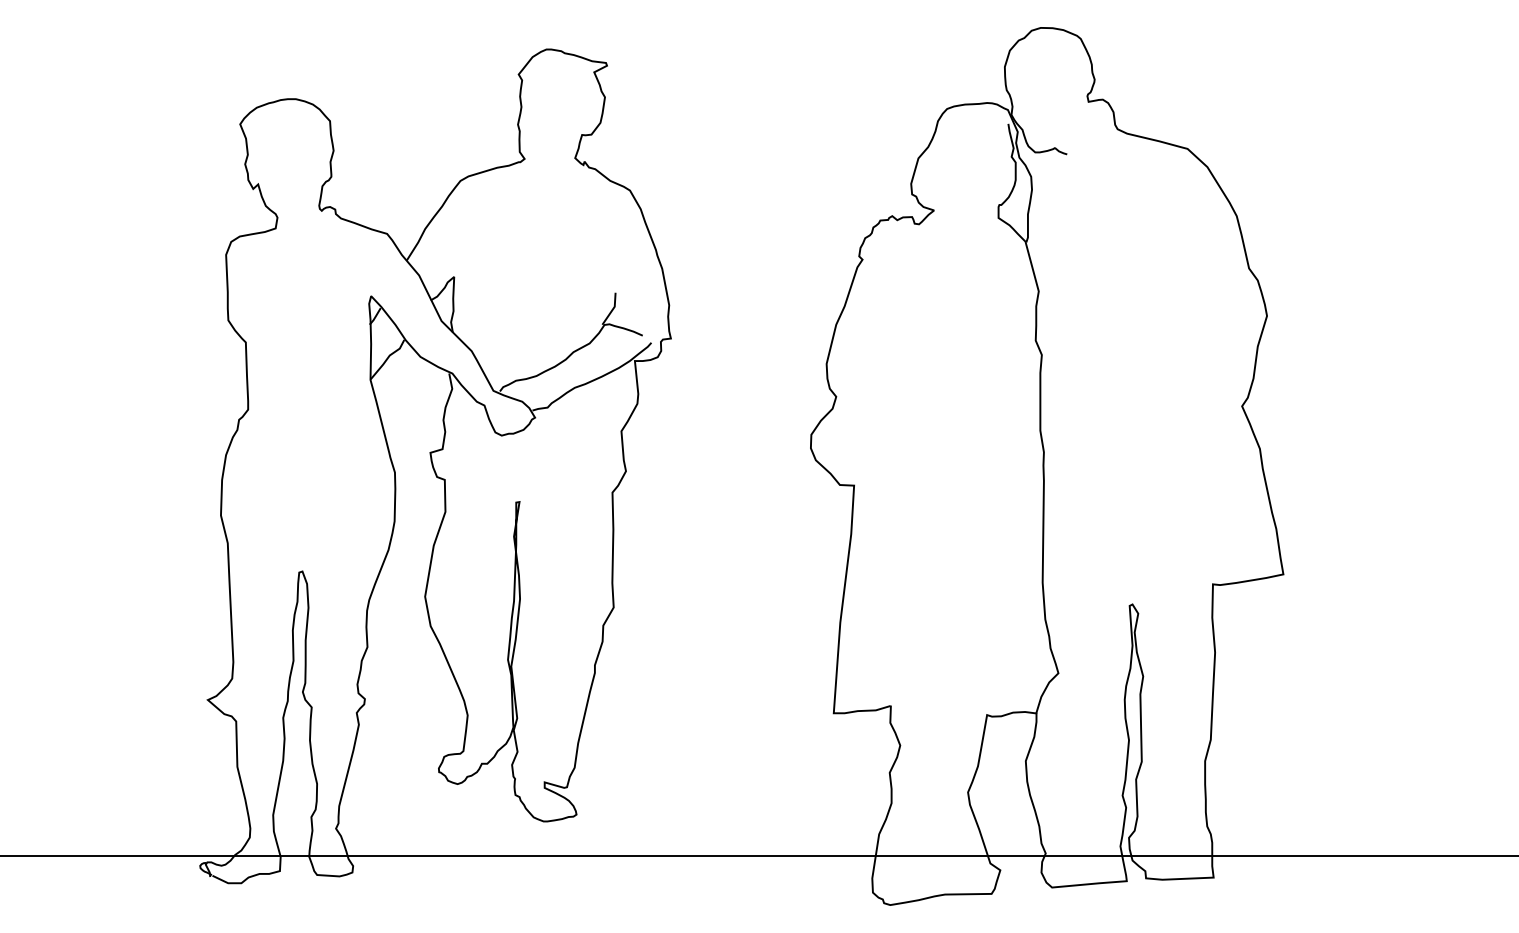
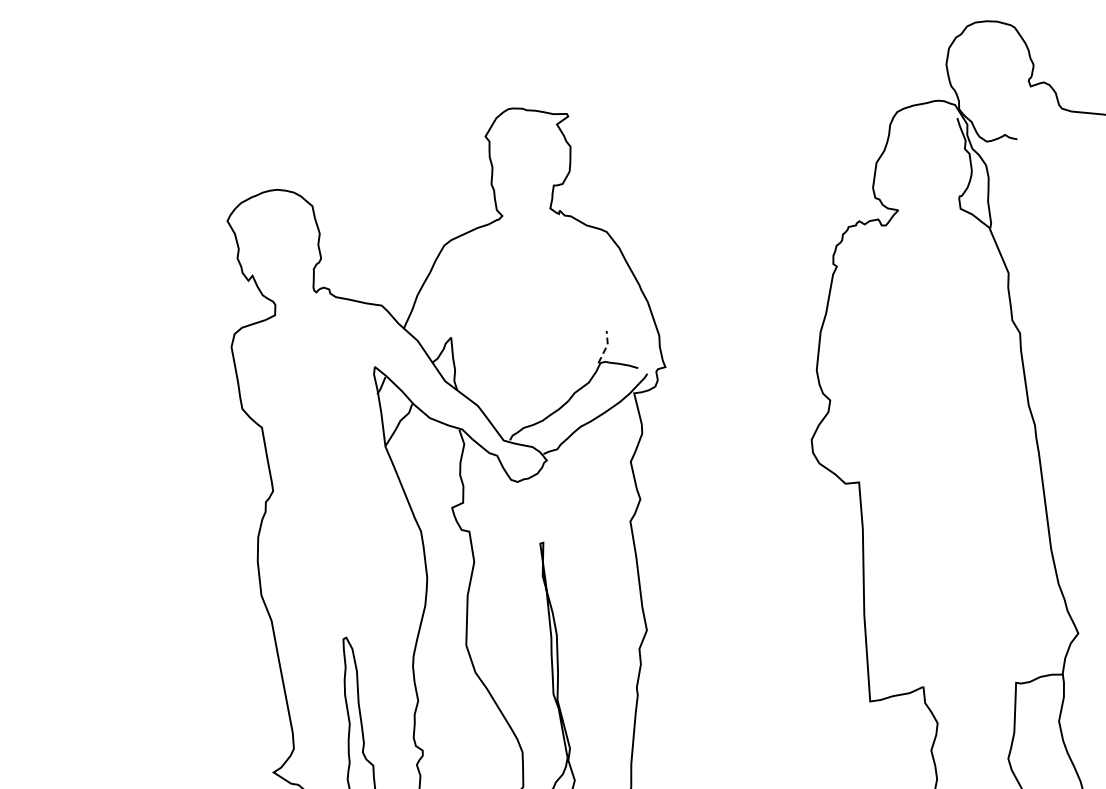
line: (613, 309) -> (606, 347), solid -> dashed

